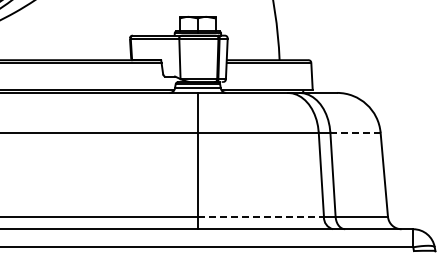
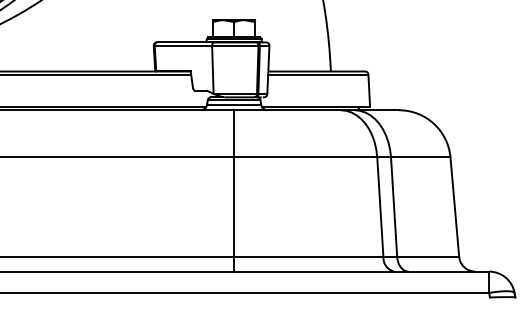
line: (355, 132) -> (420, 157), dashed -> solid
line: (261, 216) -> (309, 256), dashed -> solid

